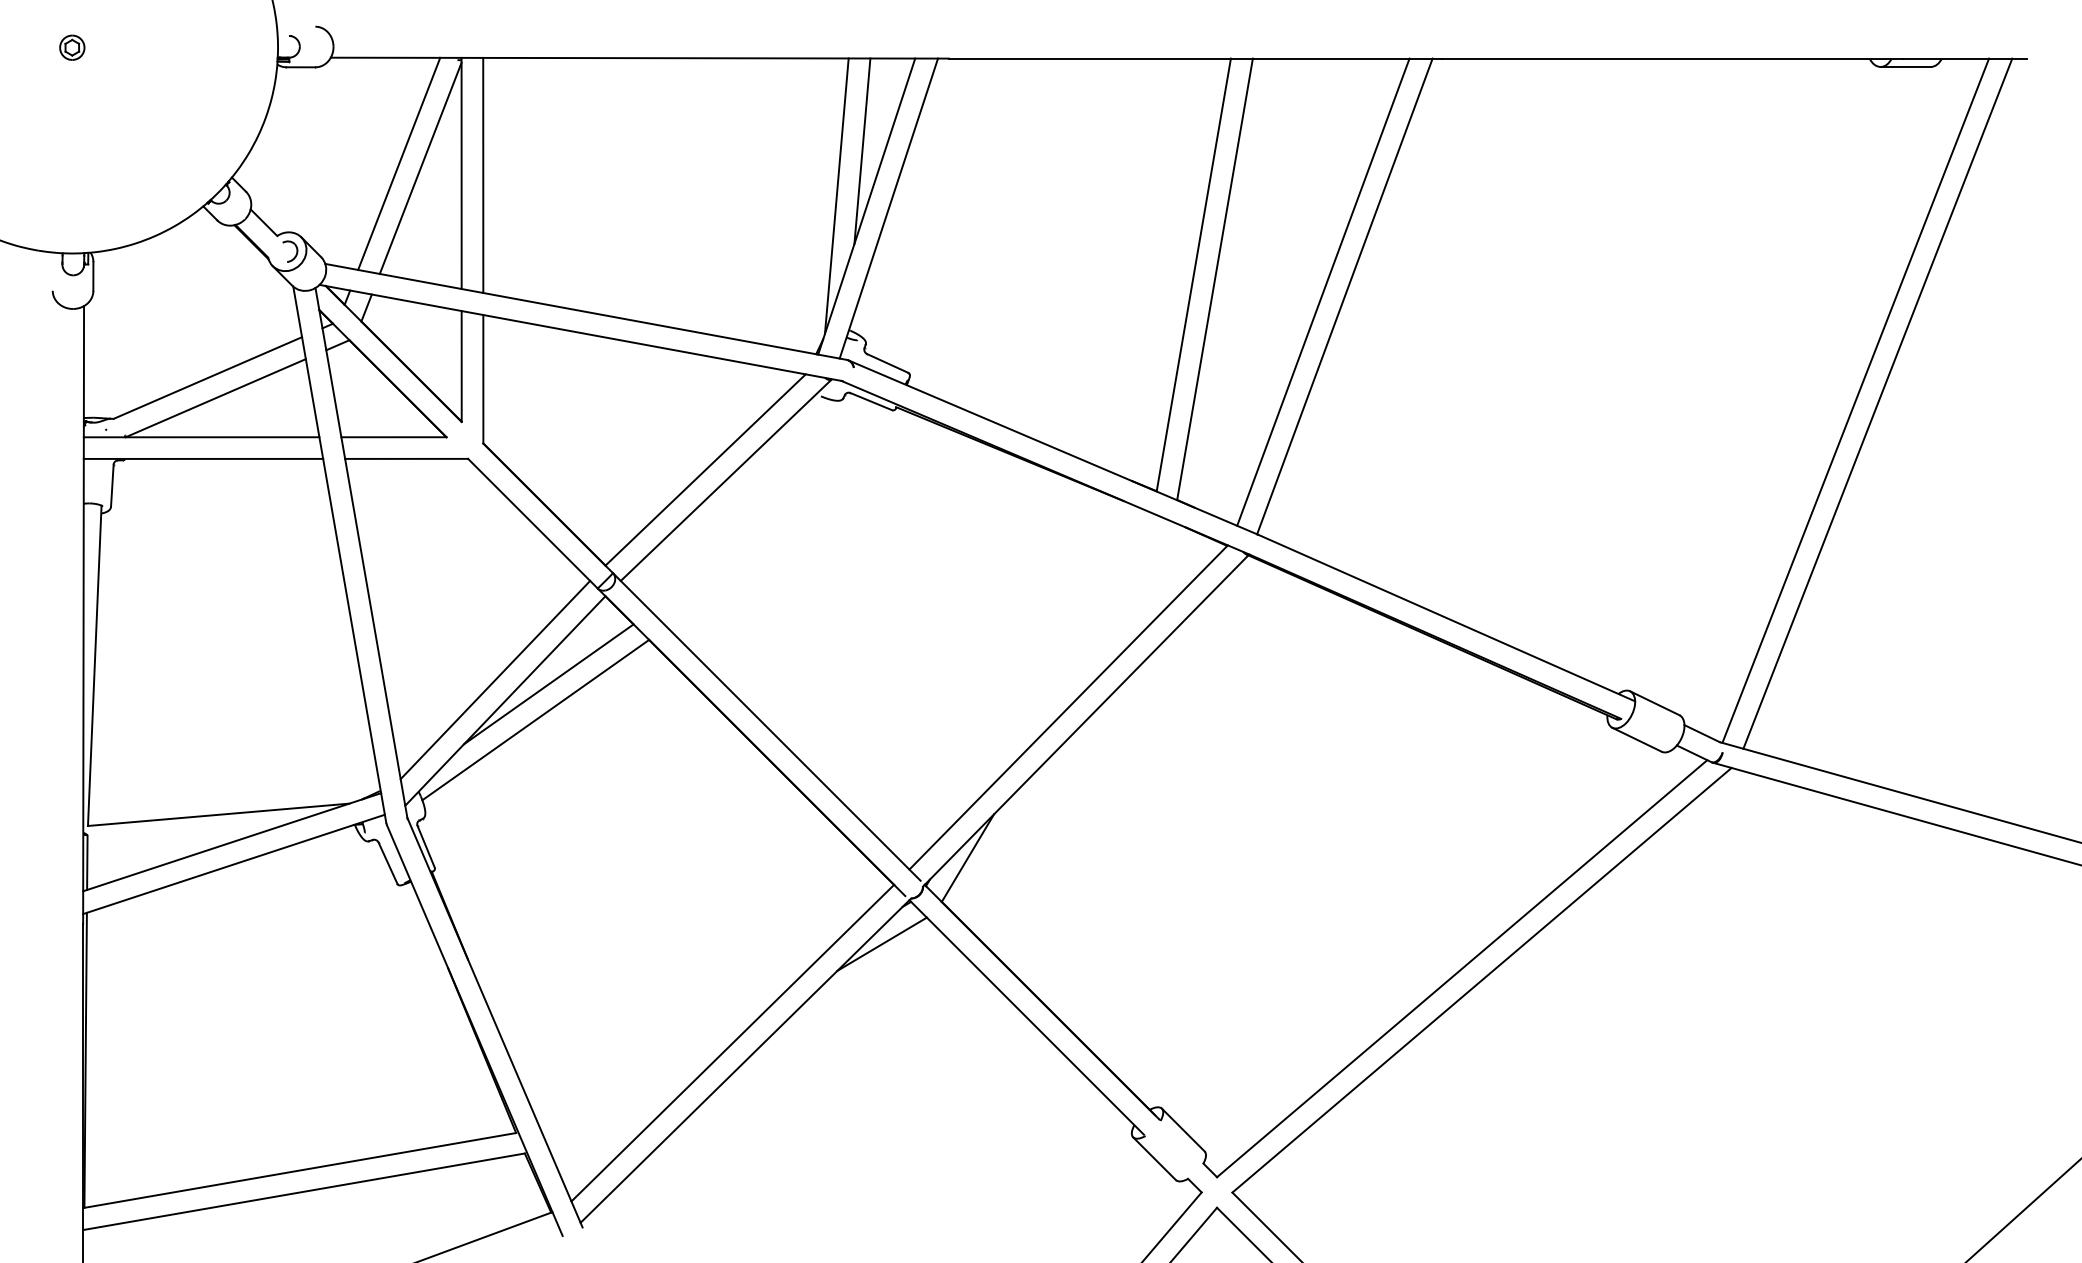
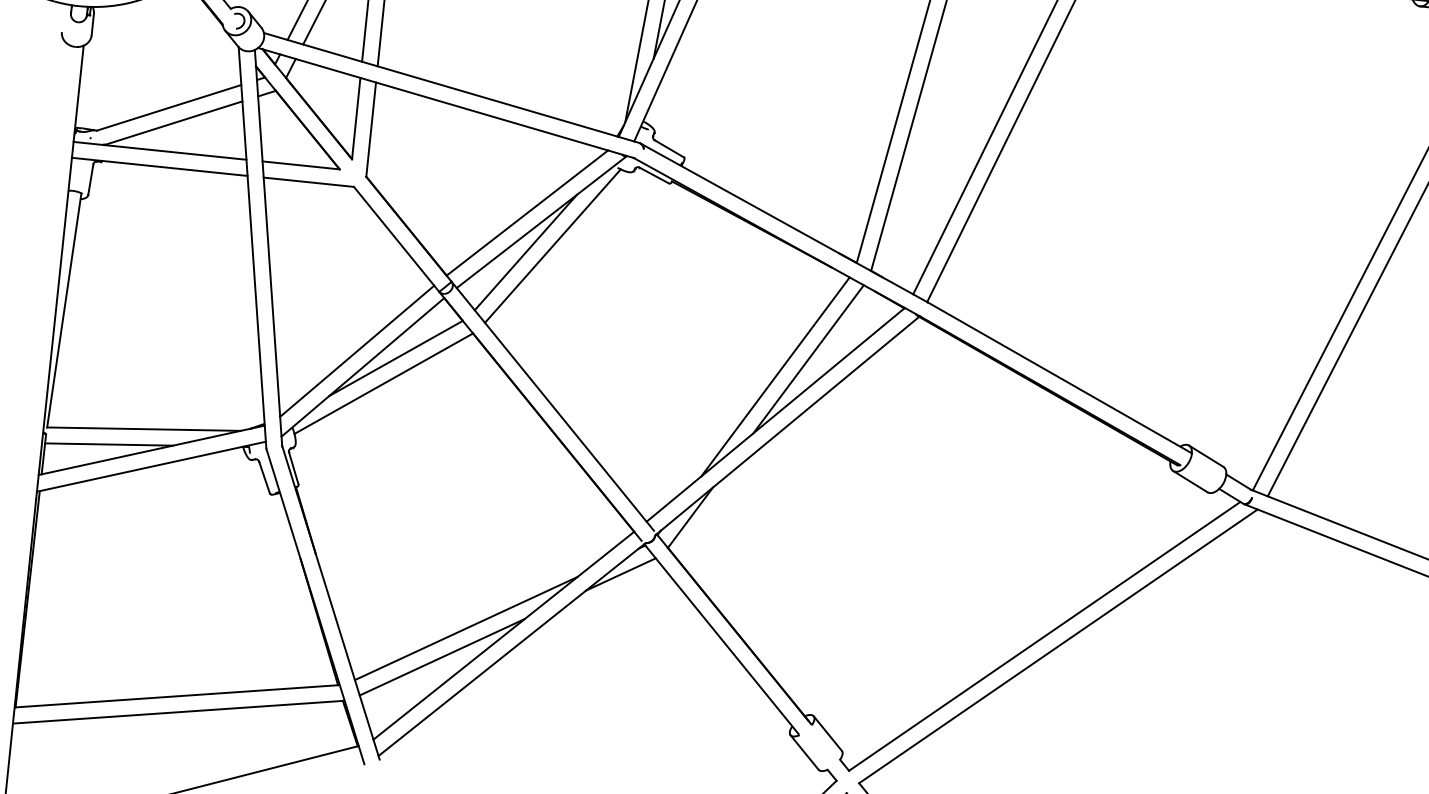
line: (744, 510) -> (552, 245), added
line: (708, 523) -> (525, 252), added
line: (1104, 627) -> (808, 358), added
line: (1062, 656) -> (775, 376), added
line: (173, 839) -> (108, 443), added
line: (681, 1038) -> (466, 628), added
line: (652, 1080) -> (442, 657), added

